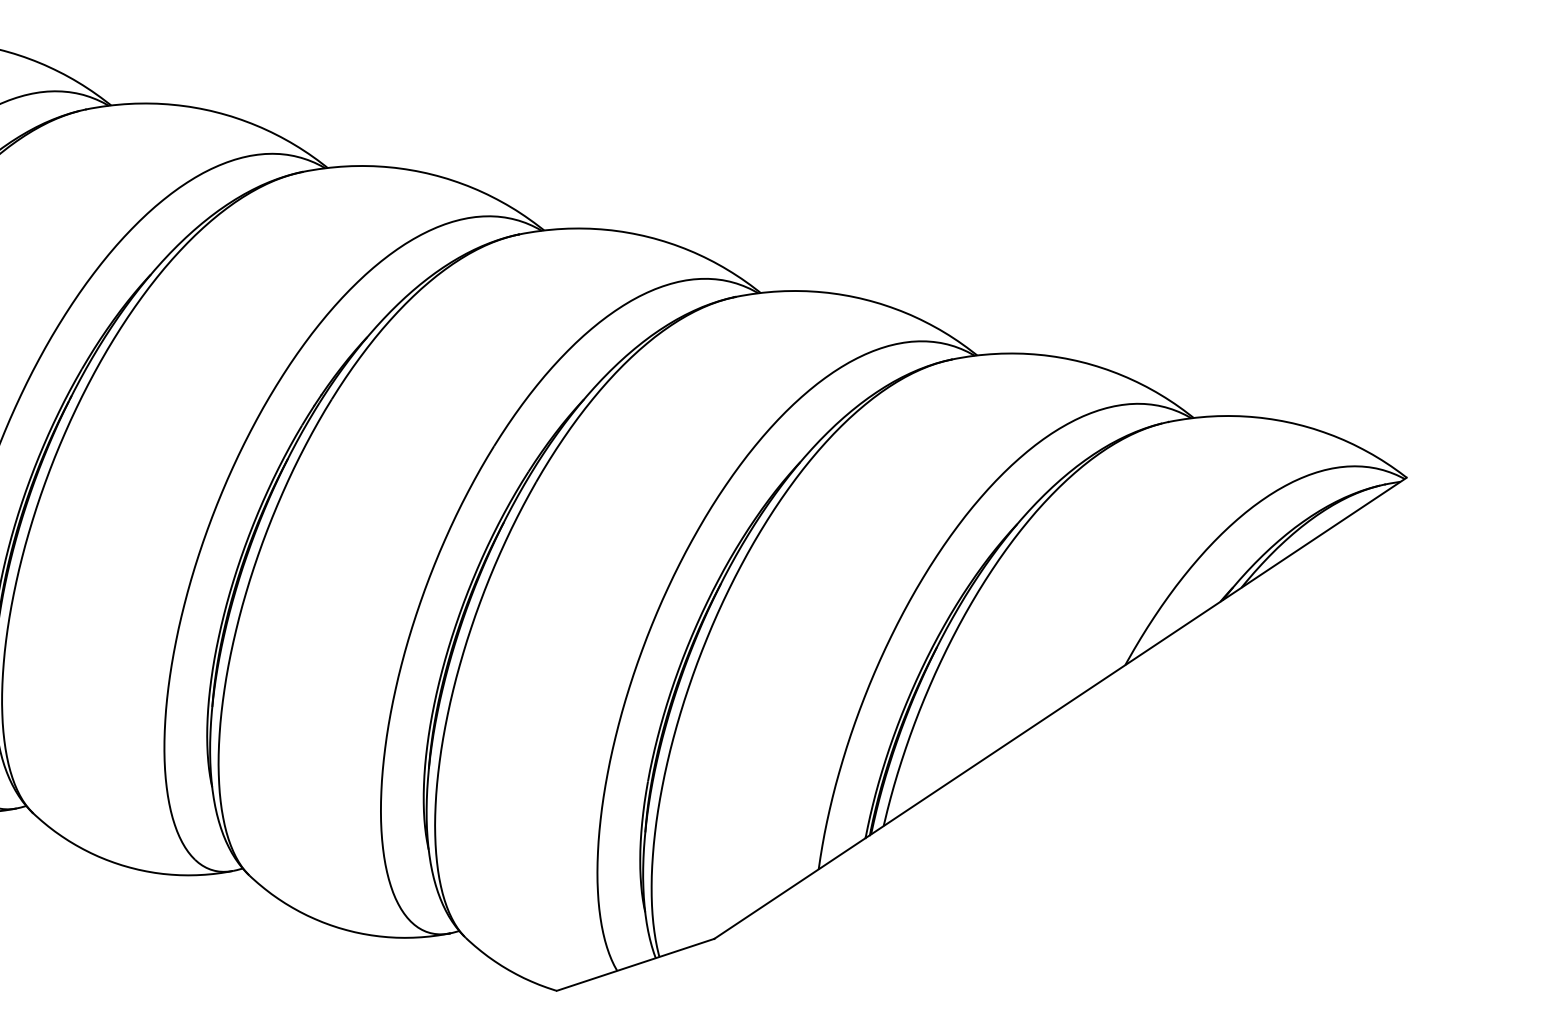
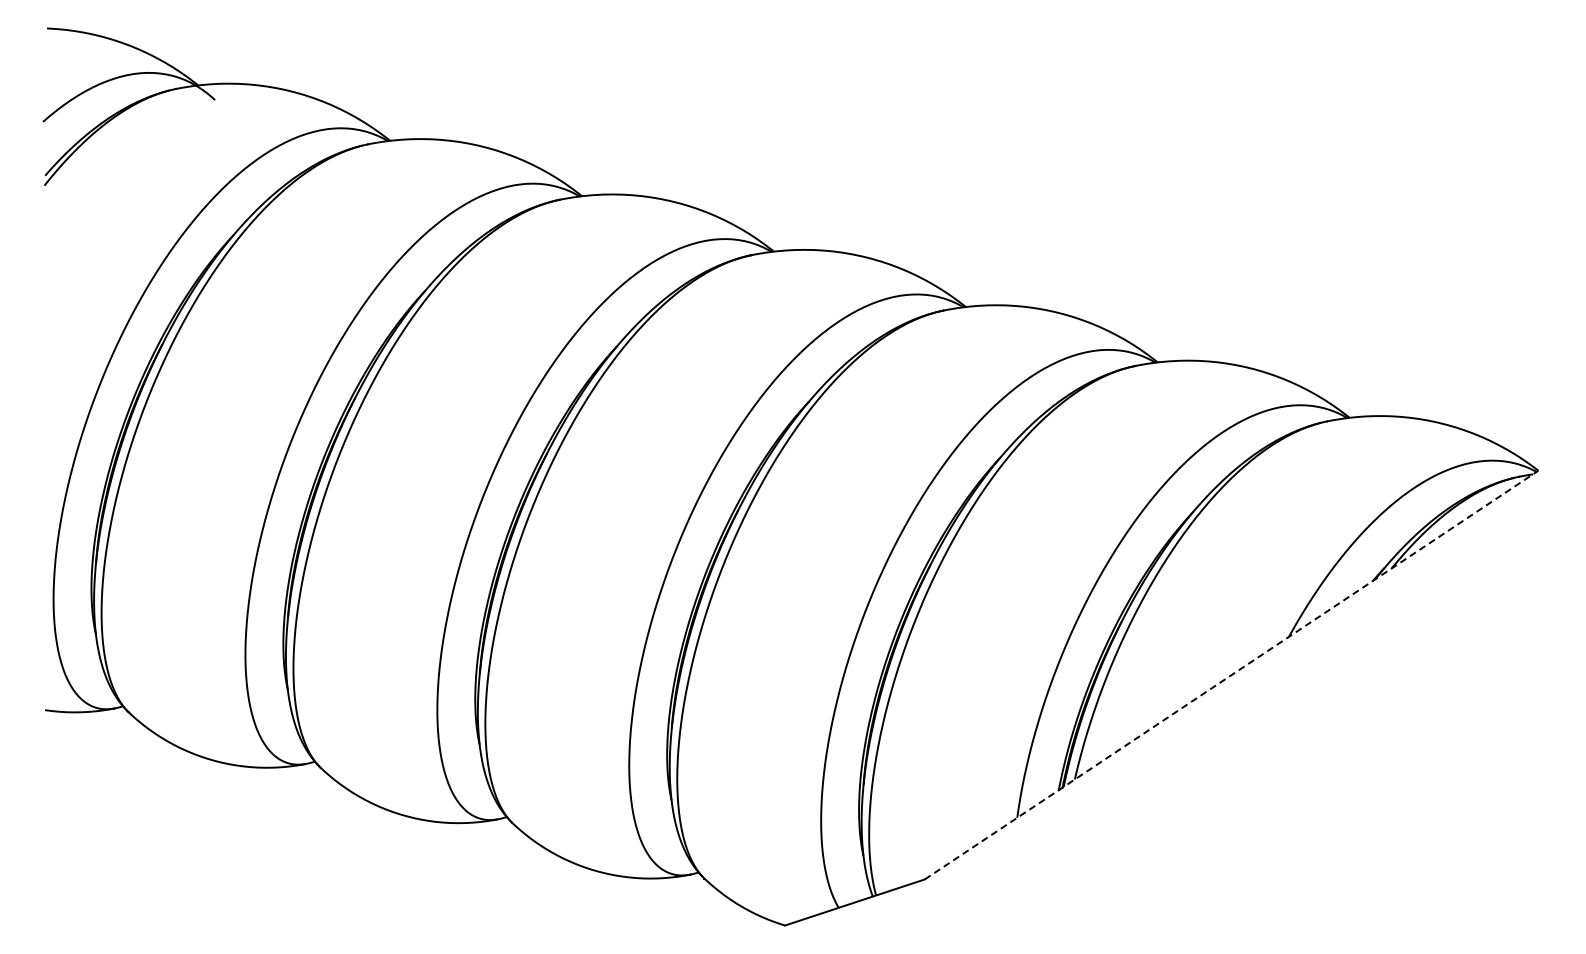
line: (1060, 708) -> (1231, 675), solid -> dashed

